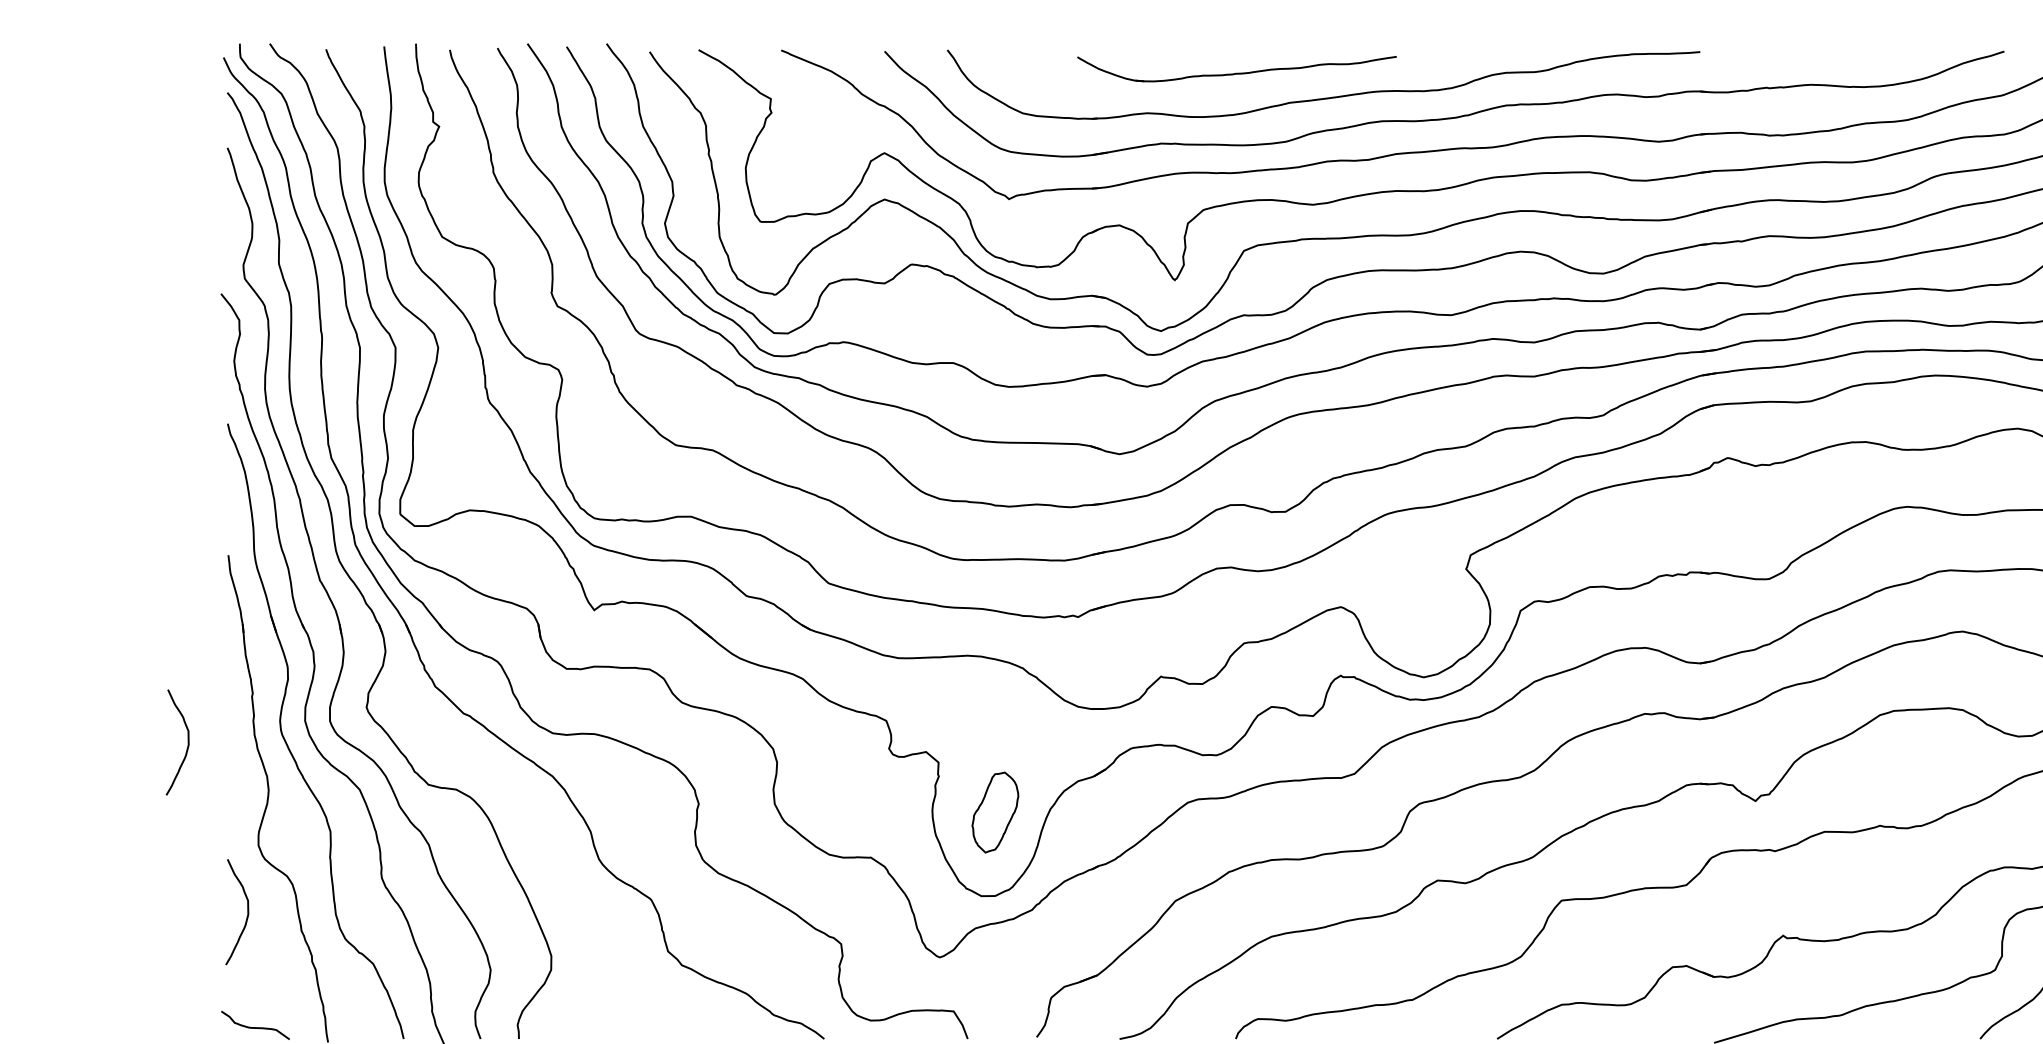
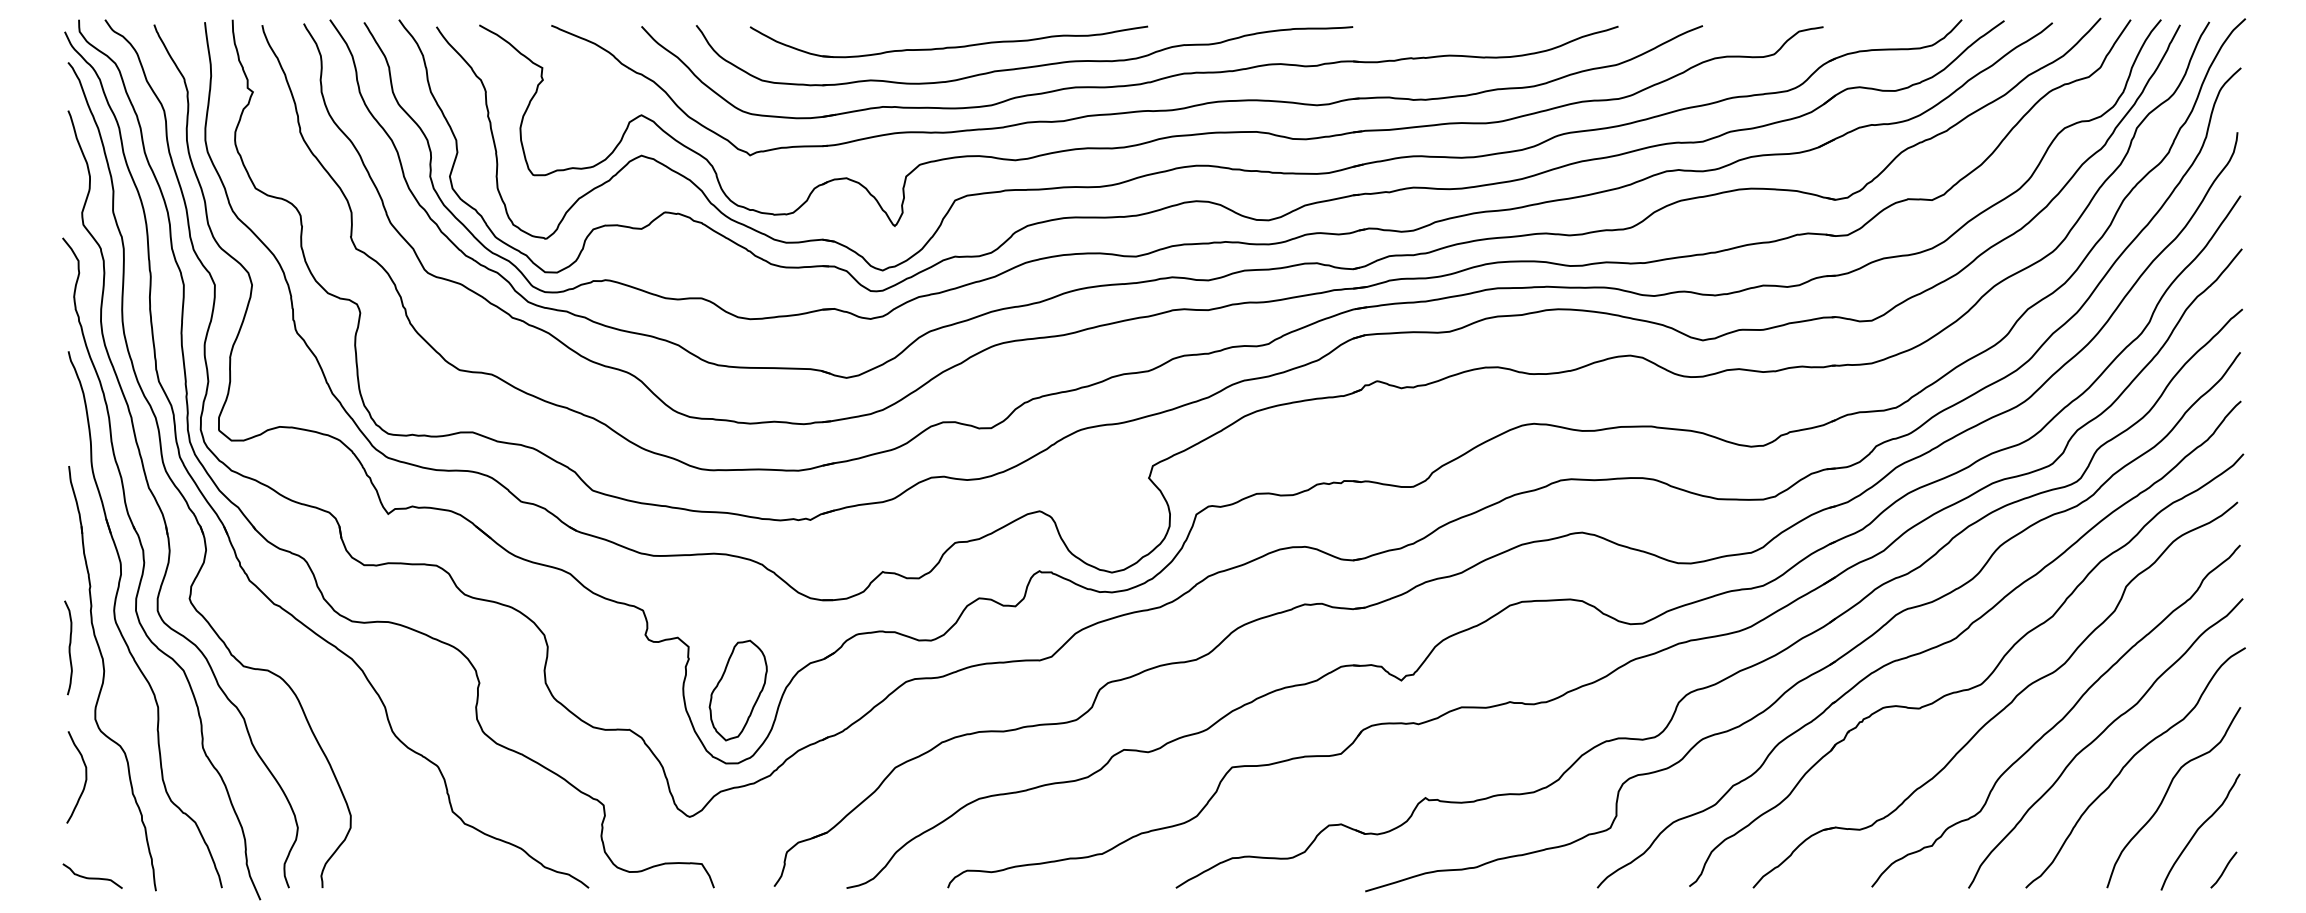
part: (1236, 68) -> (948, 41), size x1.43
curve: (187, 742) -> (33, 629), removed
curve: (227, 763) -> (68, 647), added
part: (994, 812) -> (737, 690), size x1.43

